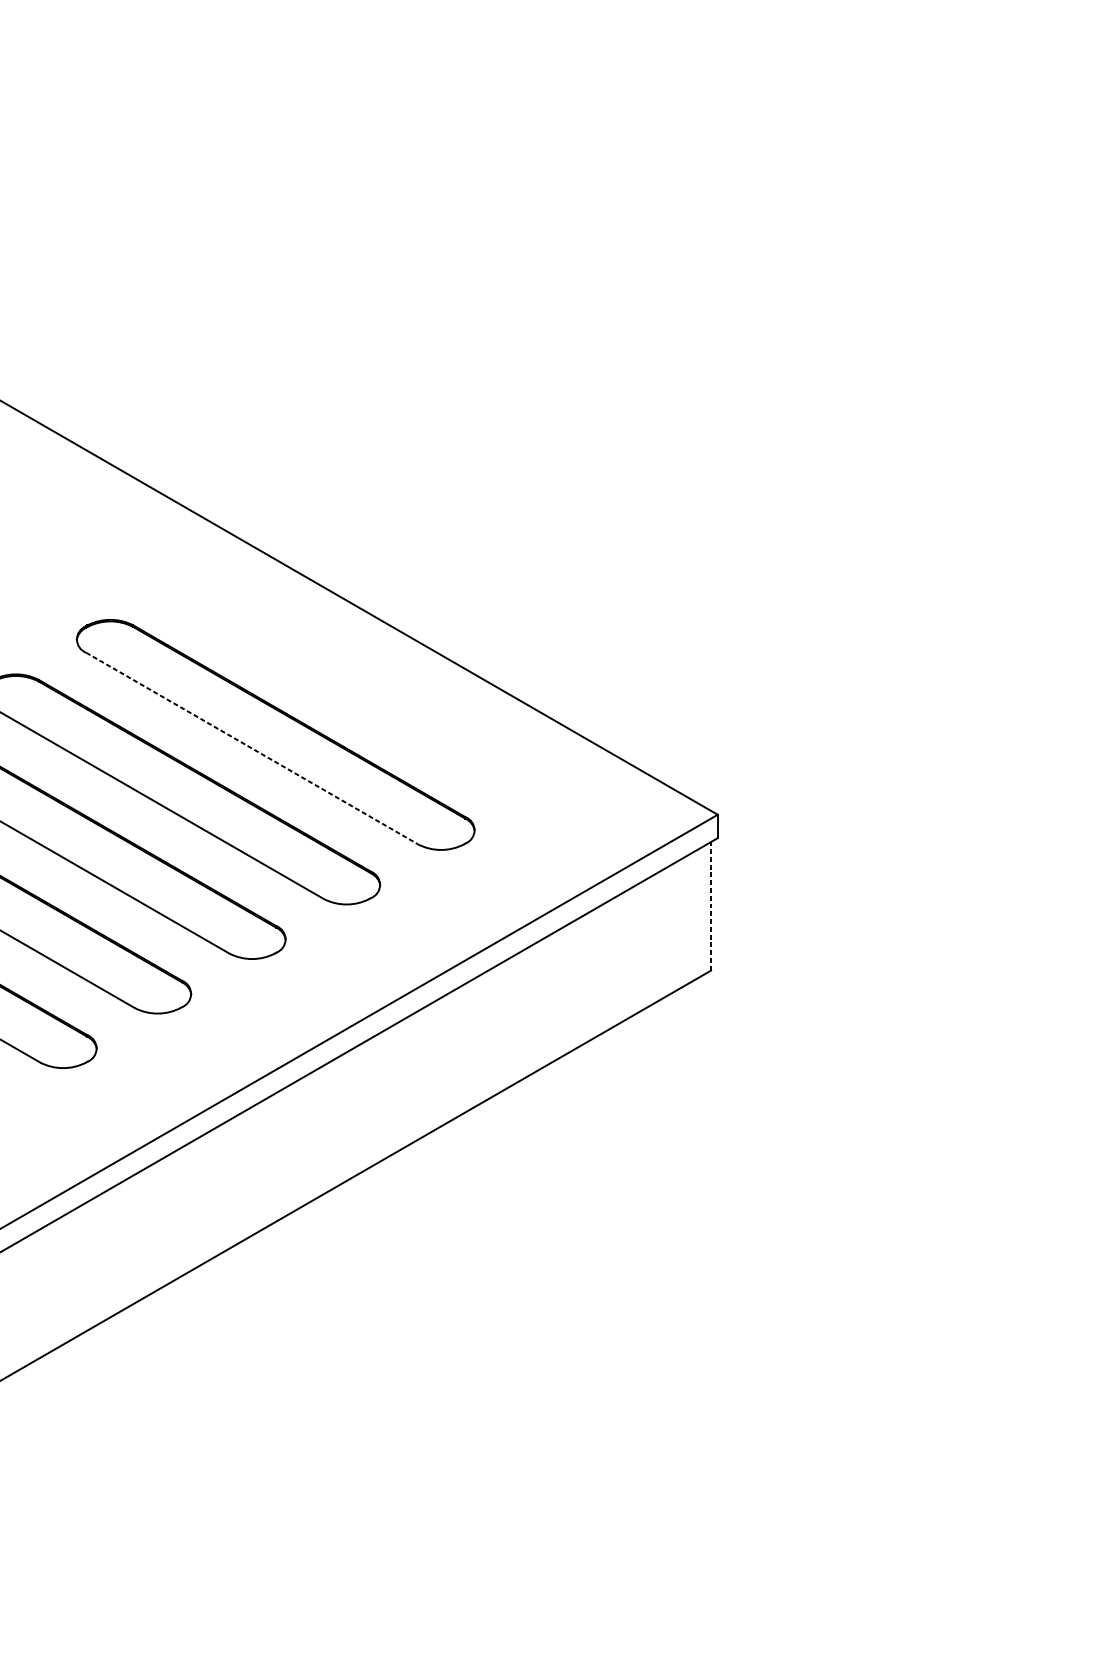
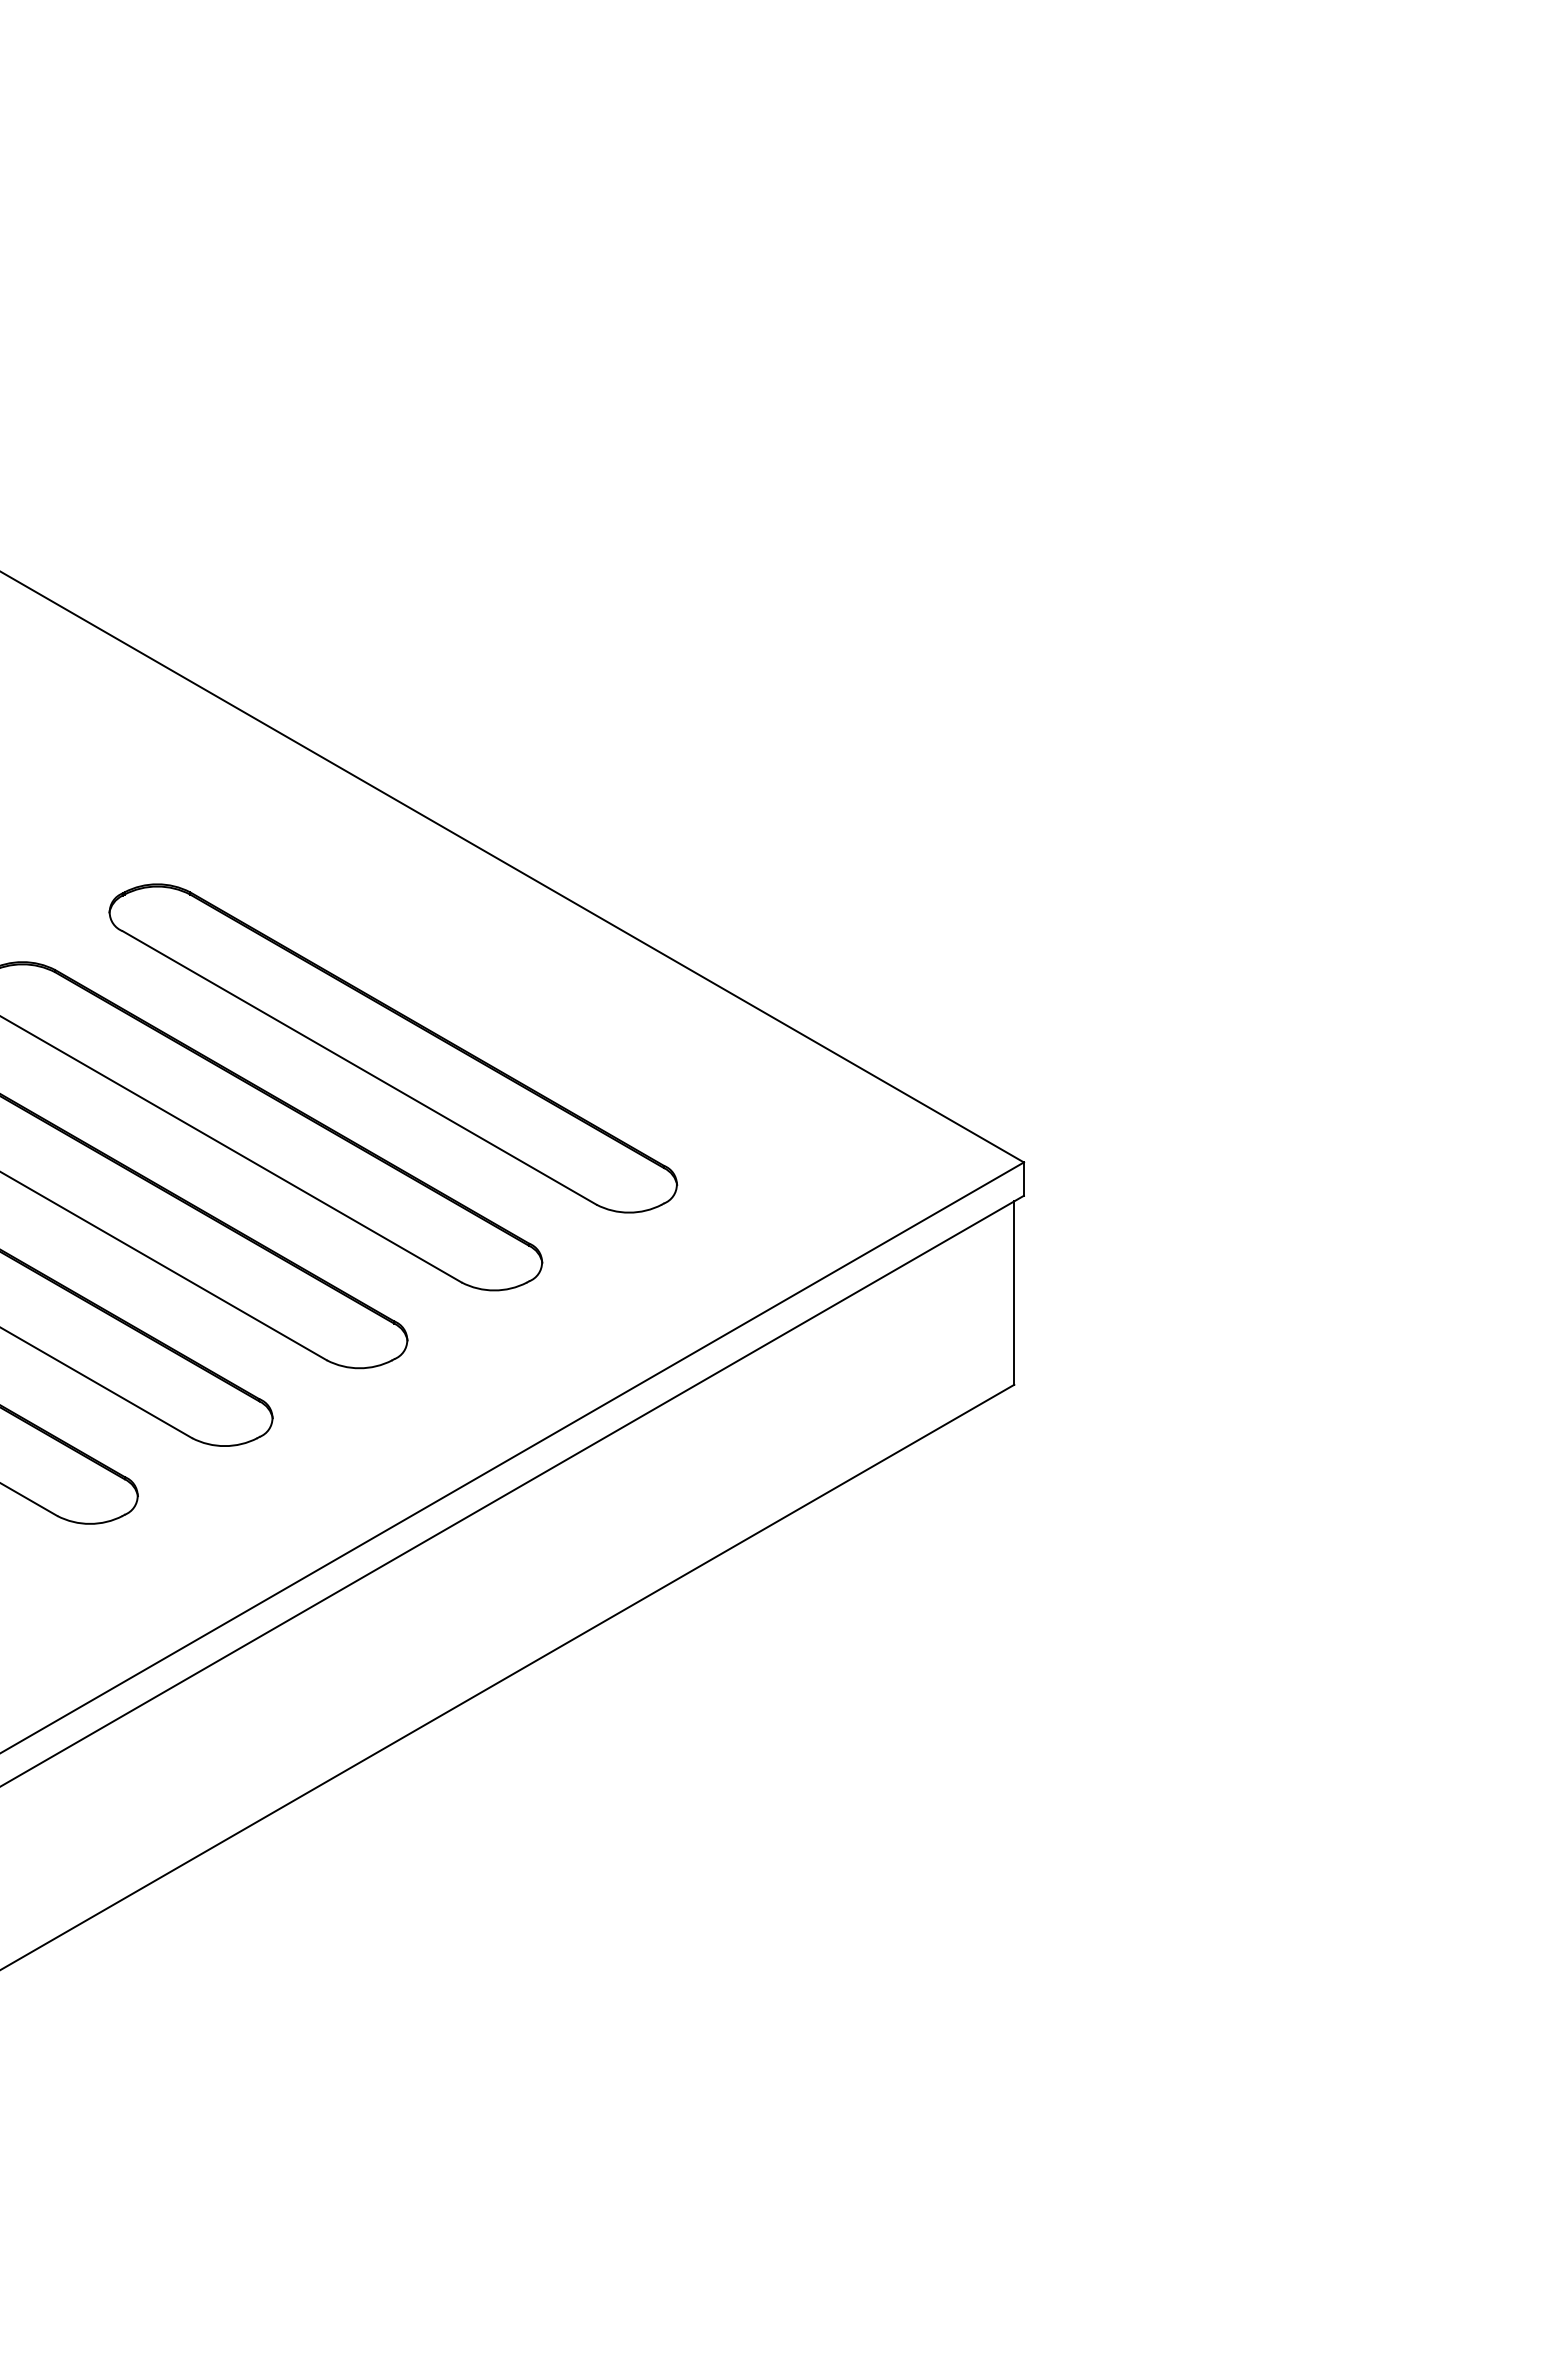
line: (252, 748) -> (360, 1068), dashed -> solid
line: (711, 906) -> (1014, 1293), dashed -> solid

